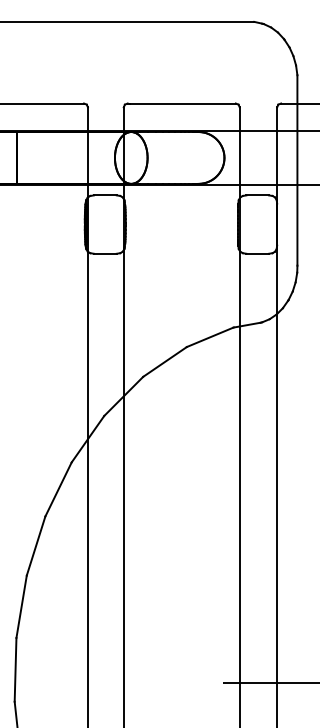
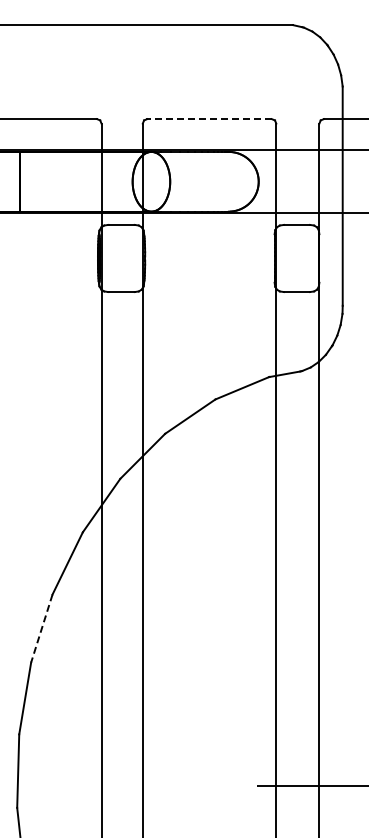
line: (182, 103) -> (210, 119), solid -> dashed
line: (35, 545) -> (41, 628), solid -> dashed

